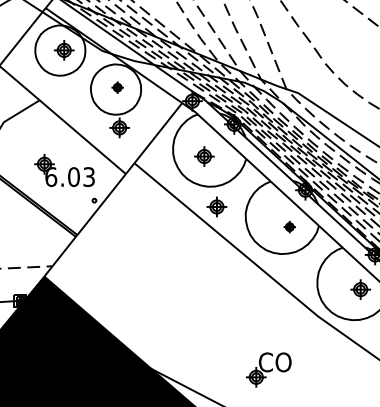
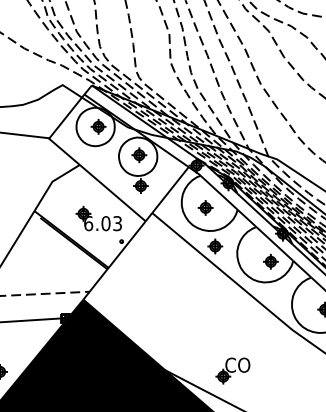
part: (117, 87) -> (139, 155), size x1.67
part: (289, 226) -> (270, 261), size x1.67
part: (268, 369) -> (232, 370), moved

